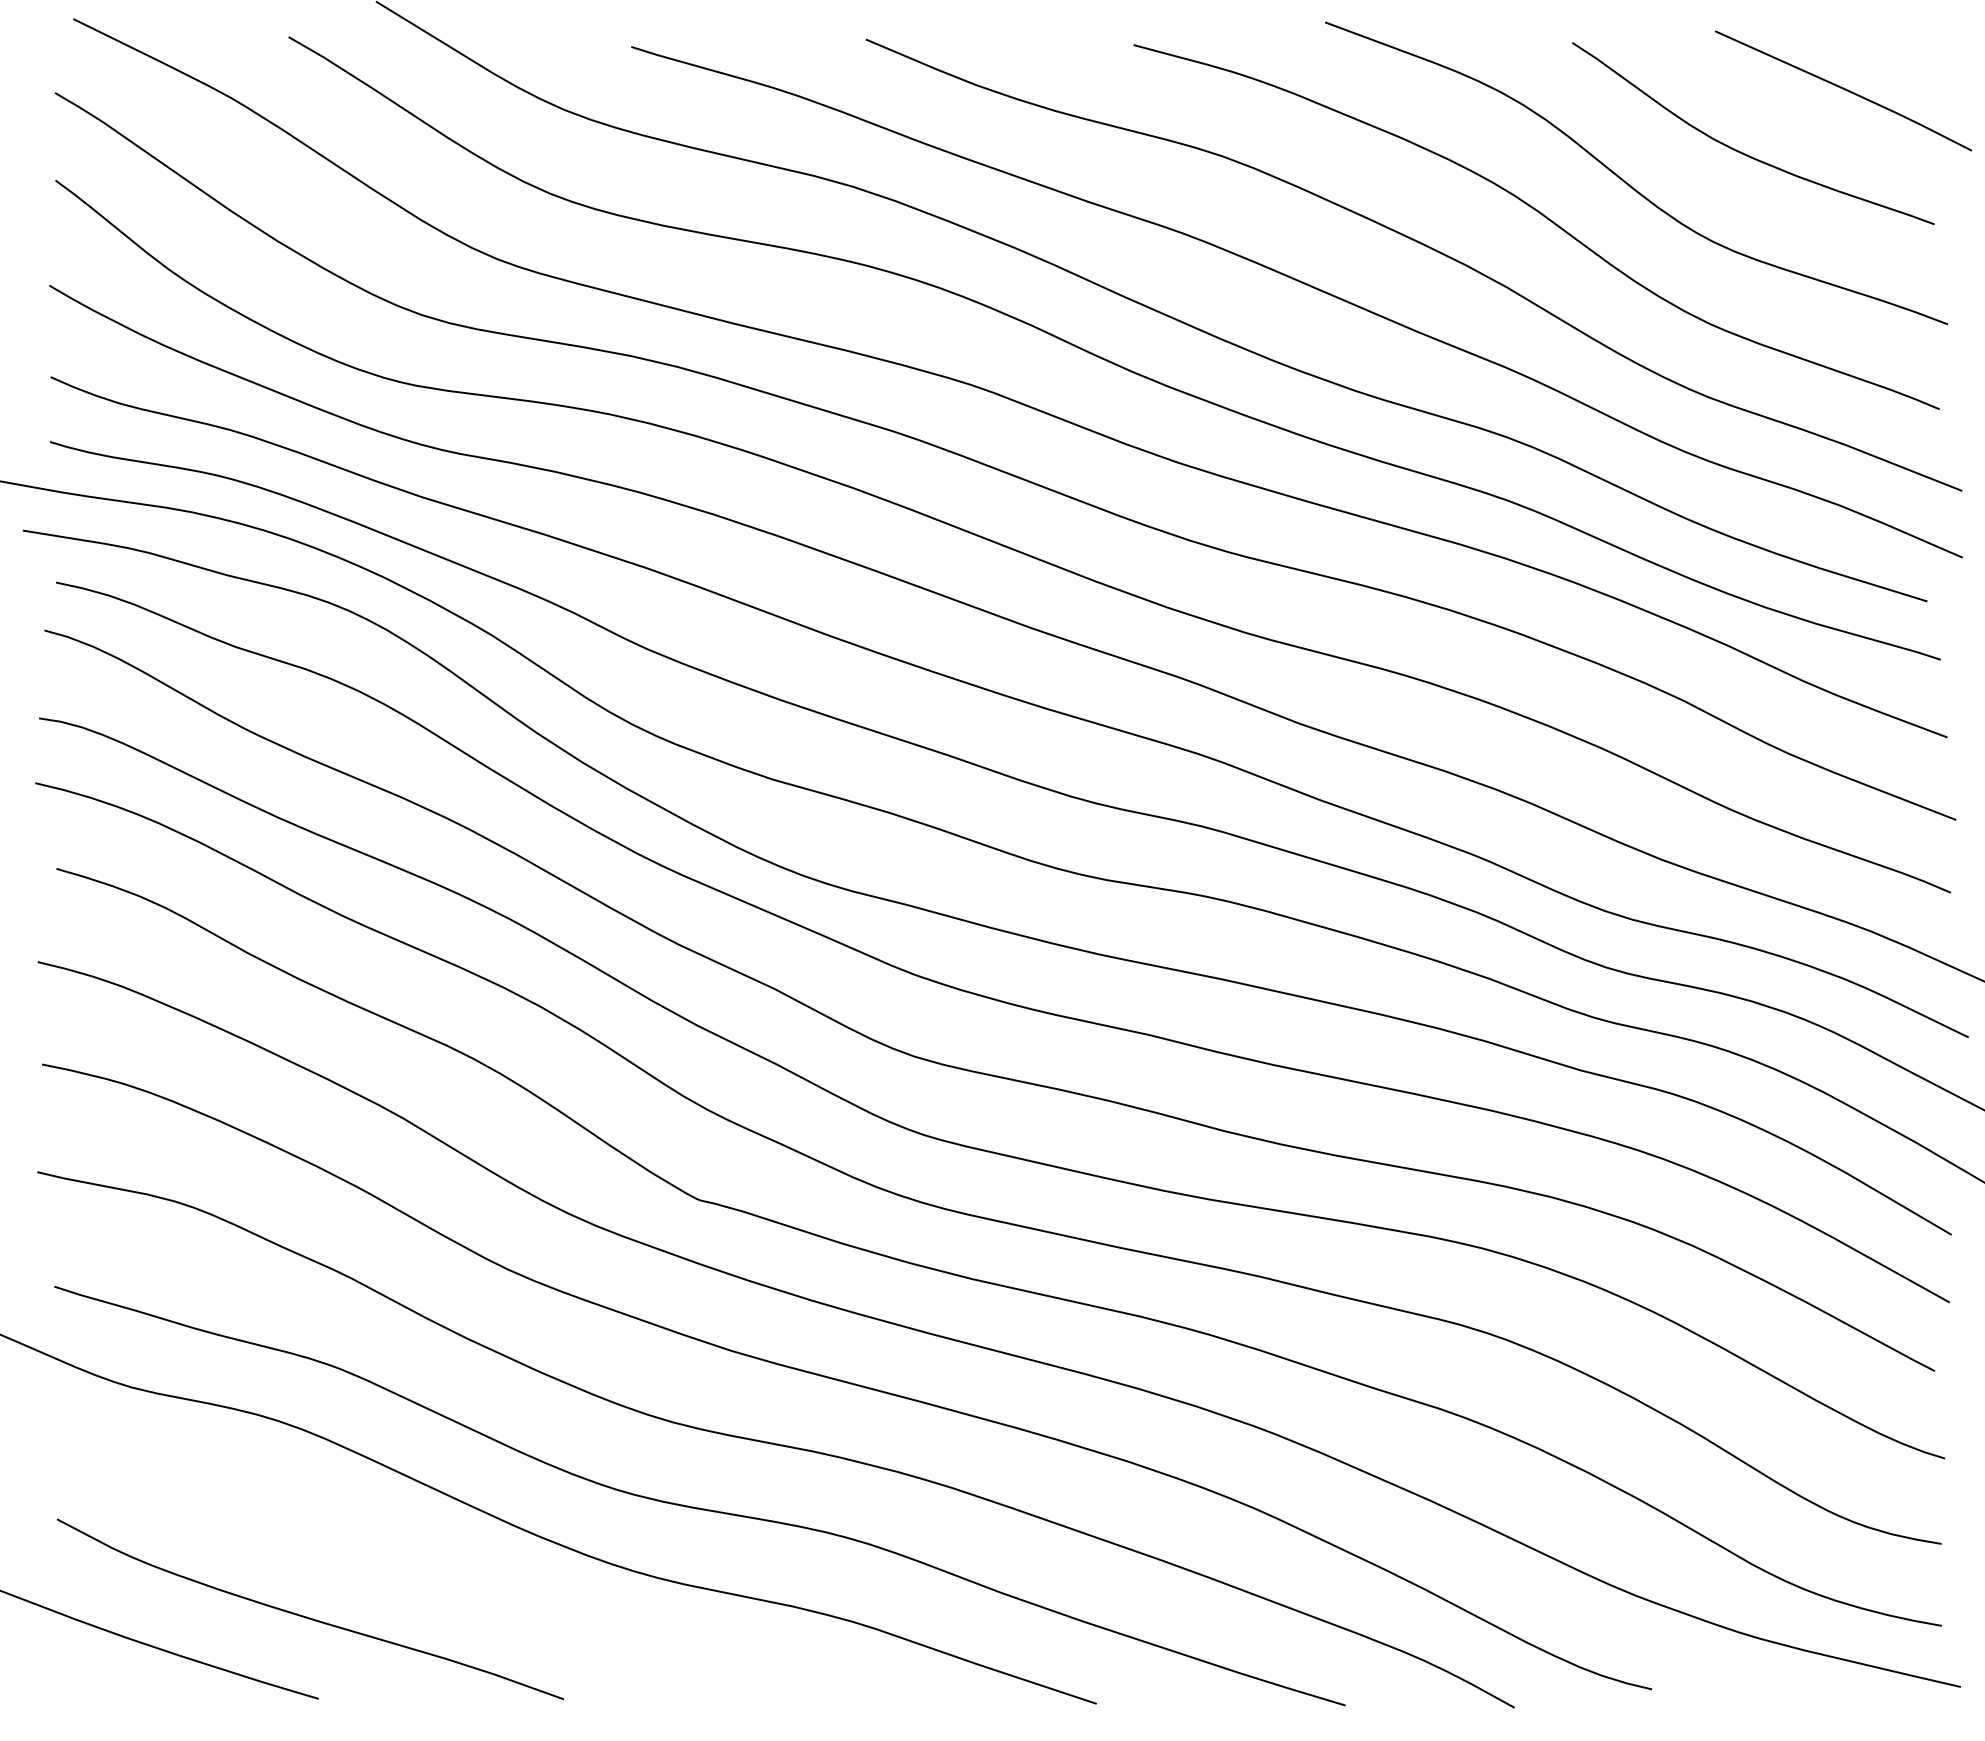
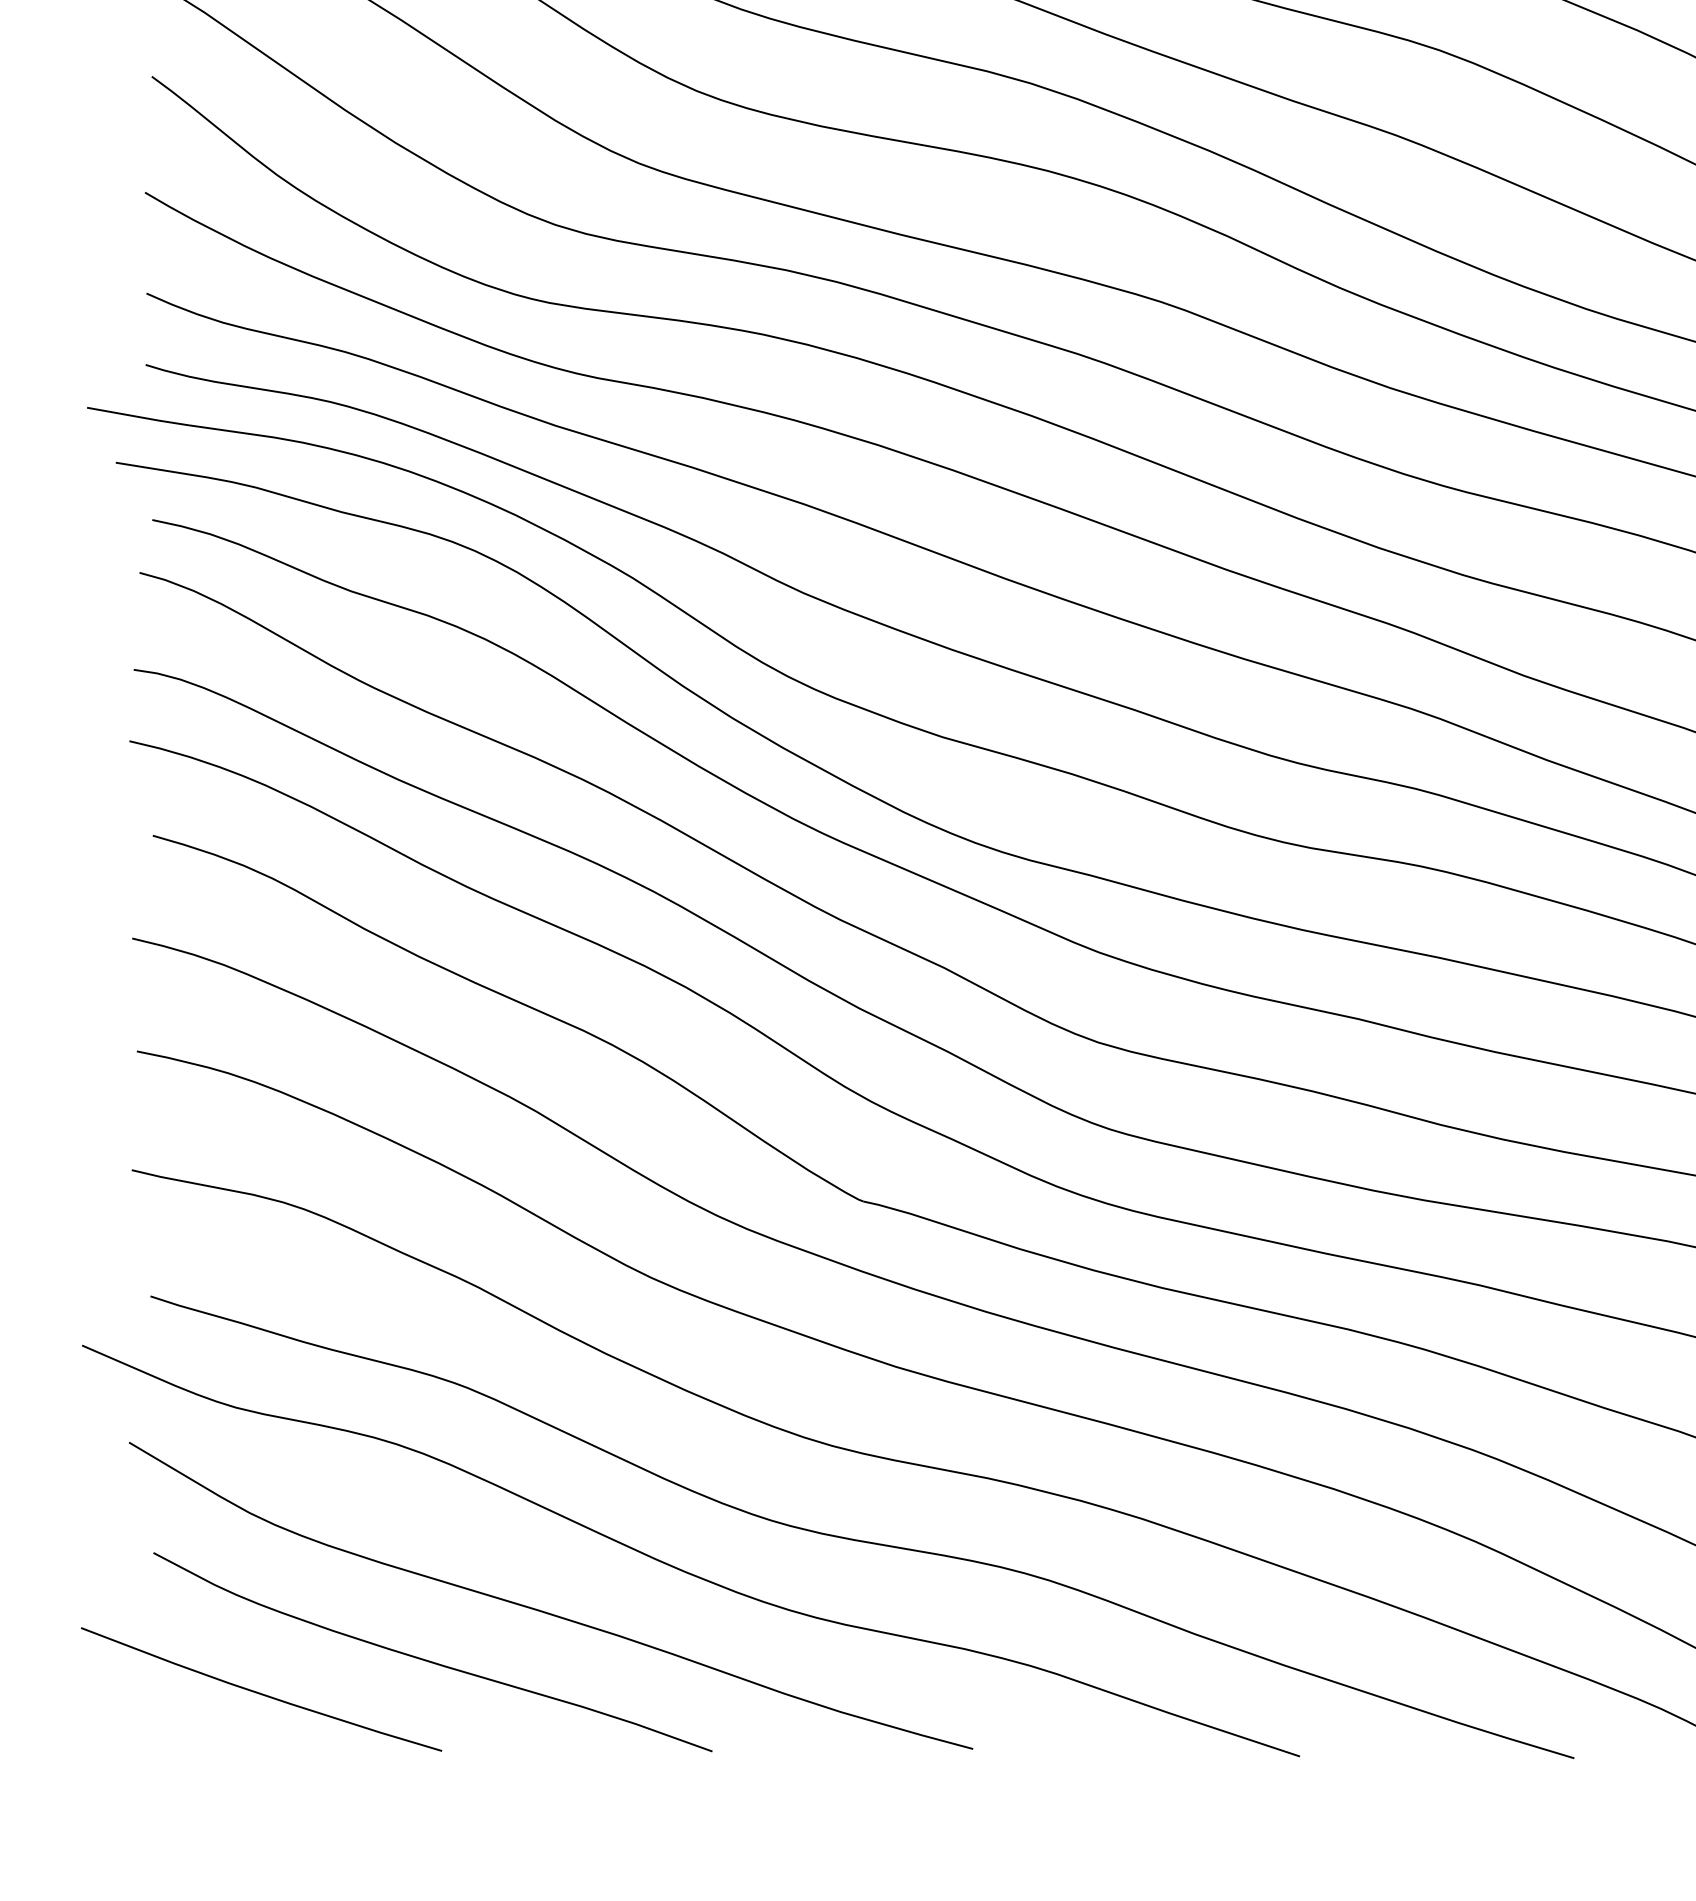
curve: (413, 1572) -> (546, 1611), added

